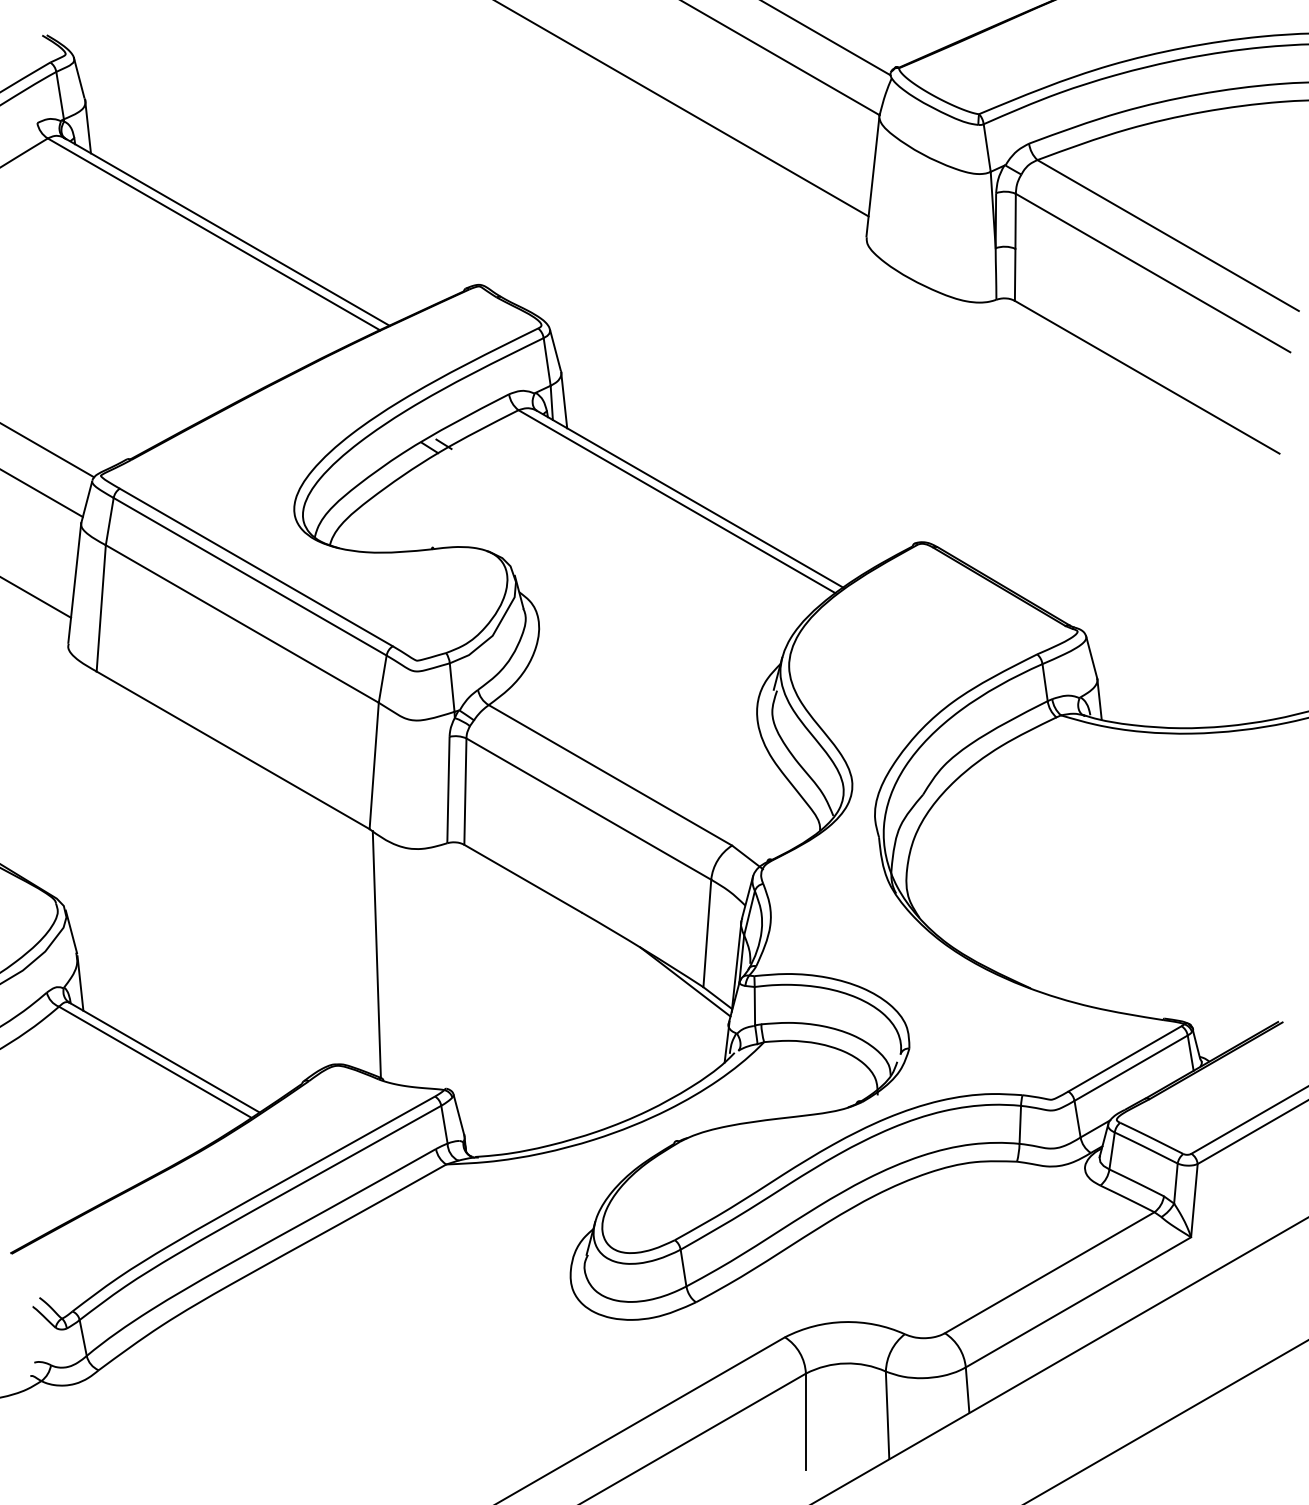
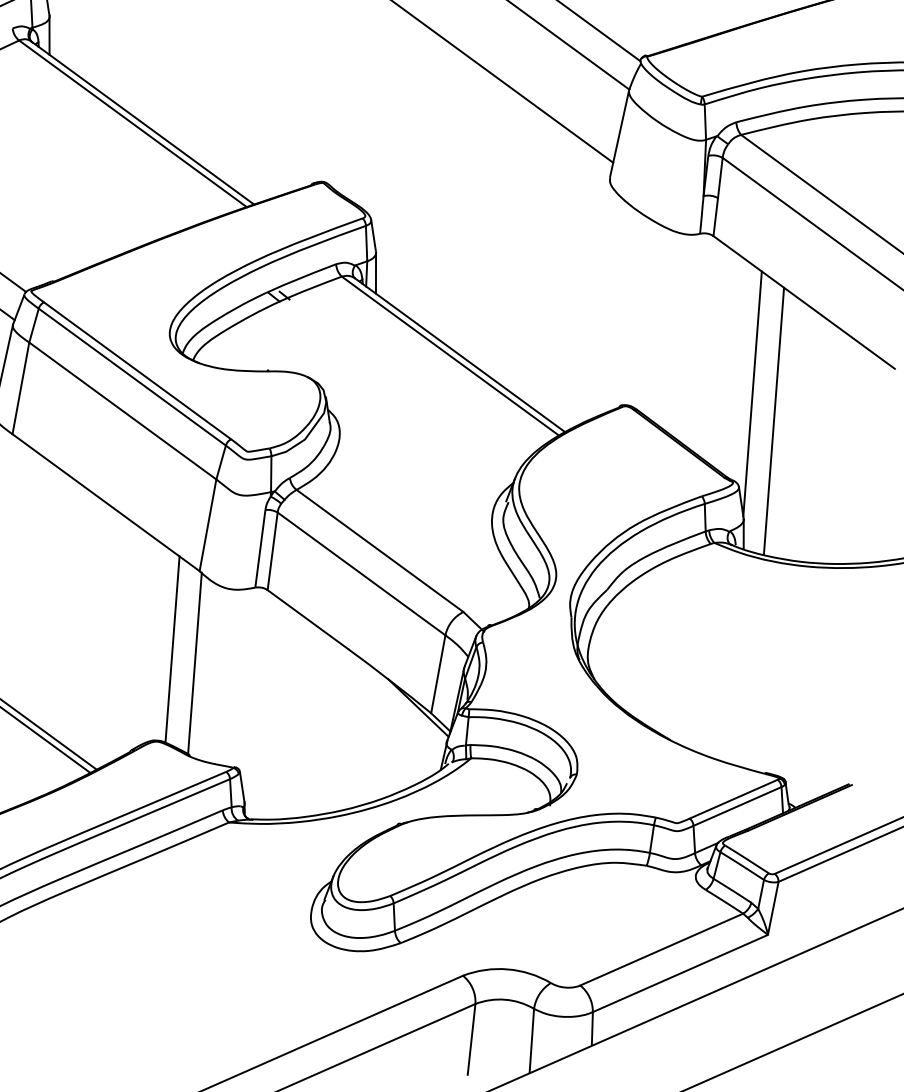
line: (1090, 508) -> (752, 393), added
line: (1123, 542) -> (773, 421), added
line: (344, 939) -> (172, 649), added

